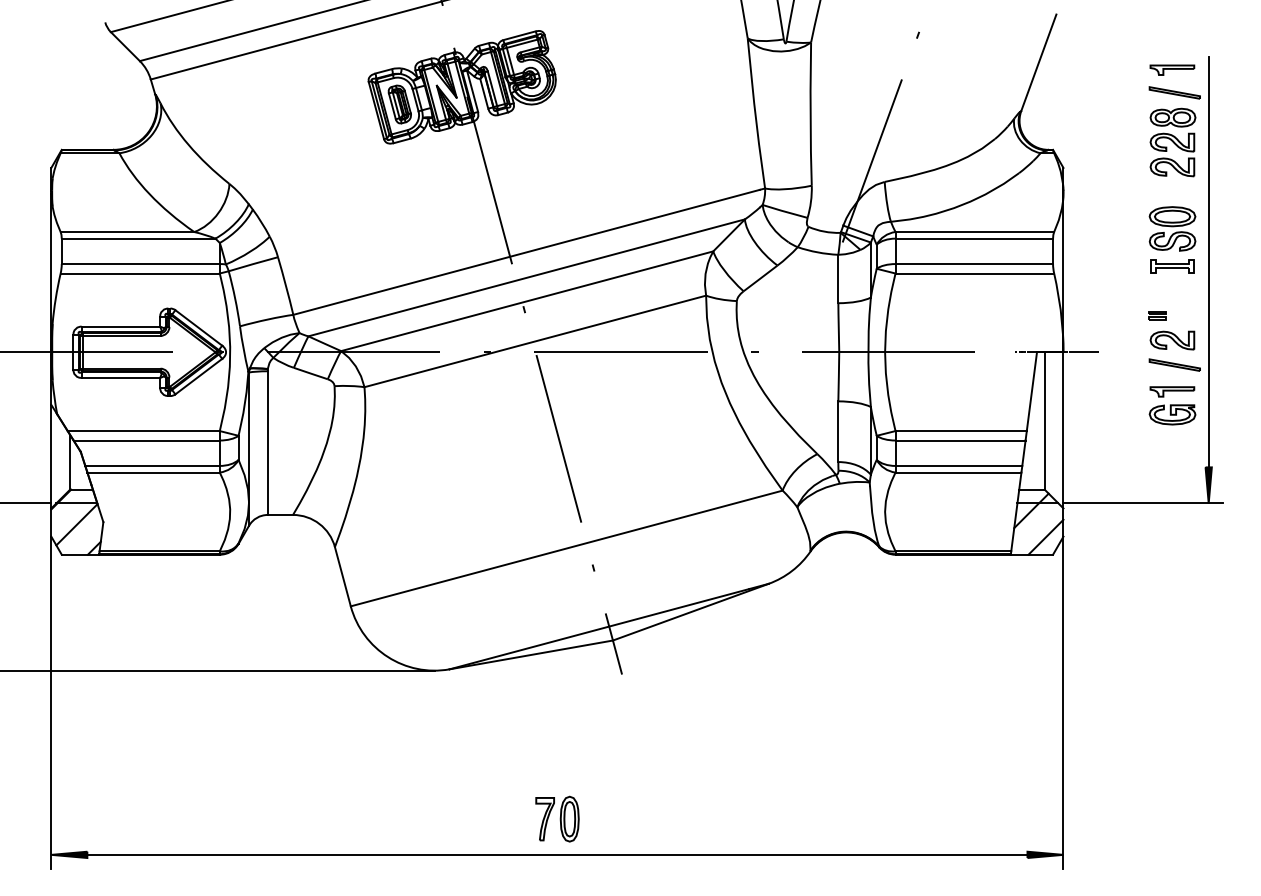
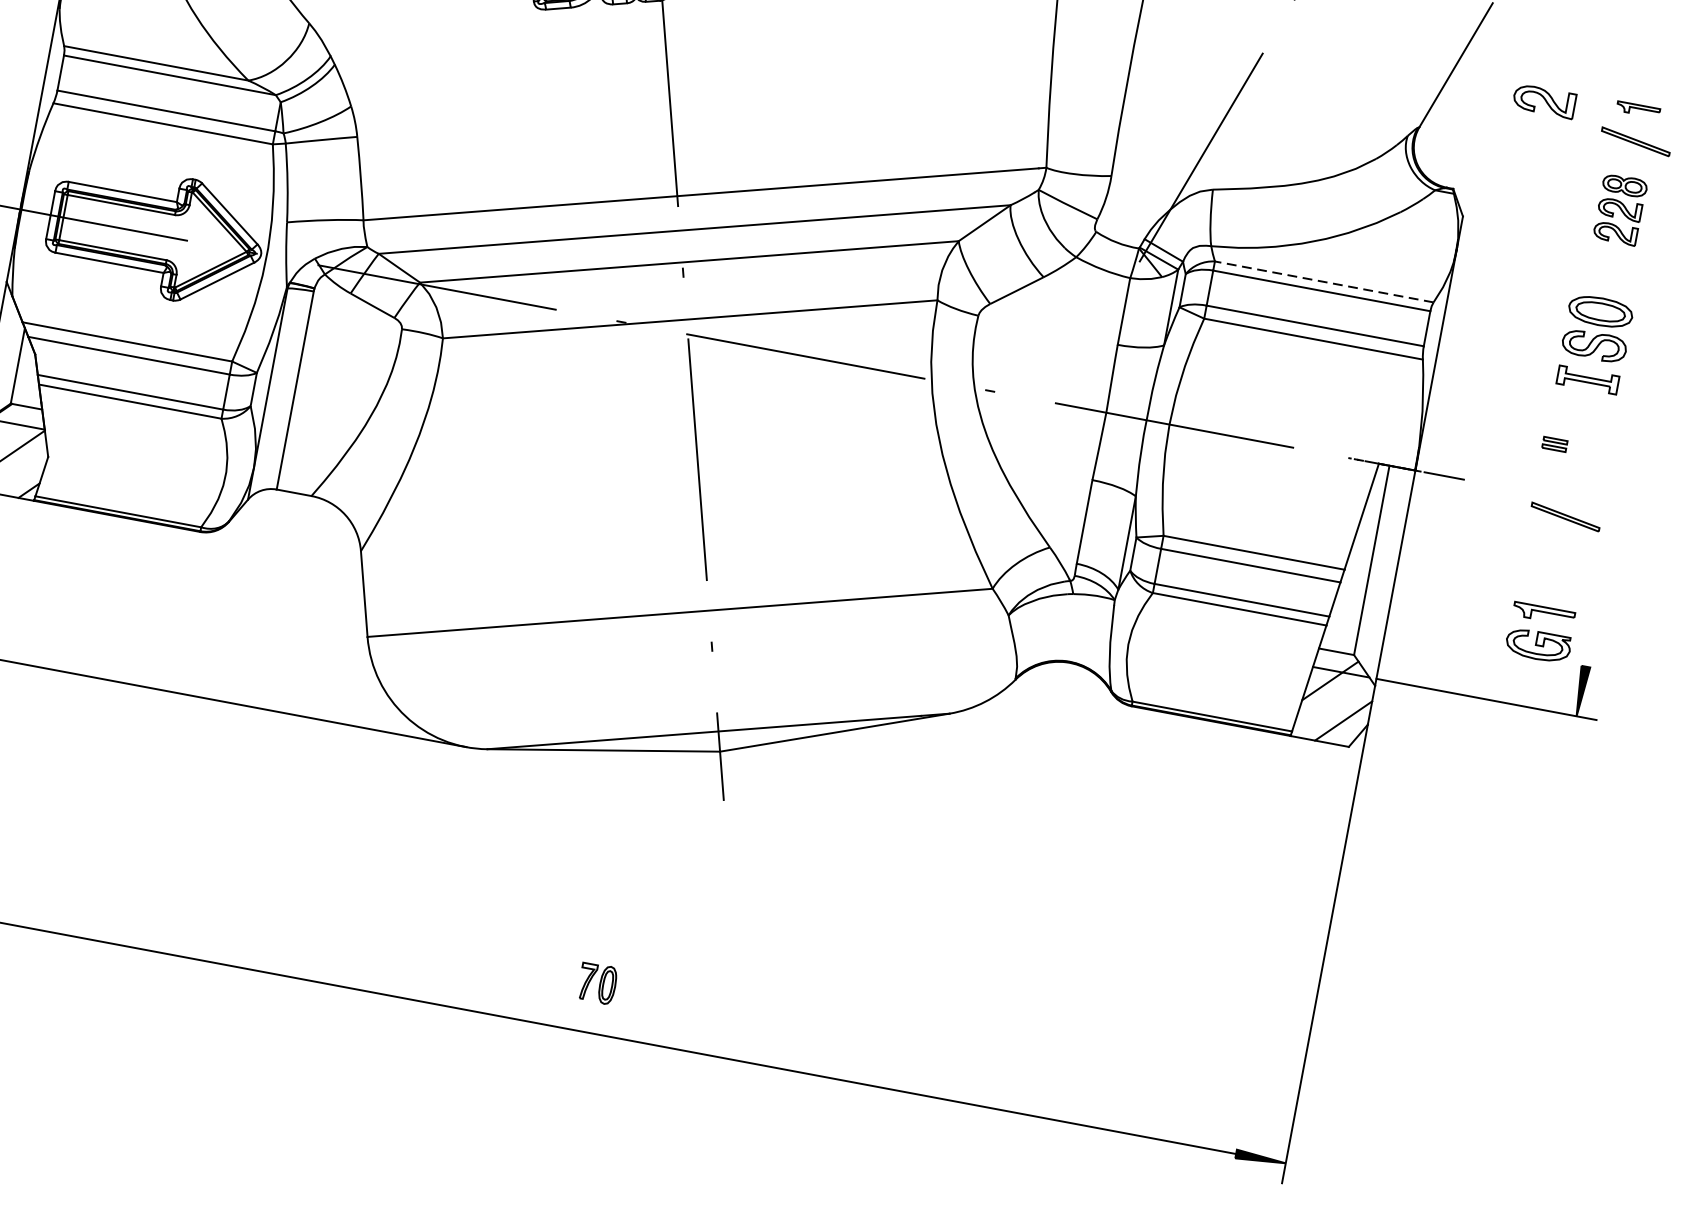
part: (1172, 69) -> (1638, 108), size x0.7
part: (1172, 142) -> (1619, 209), size x0.7
line: (974, 232) -> (1323, 282), solid -> dashed
line: (1208, 261) -> (1638, 382), removed
part: (1172, 340) -> (1544, 101), moved
part: (1172, 405) -> (1540, 632), moved
part: (557, 818) -> (597, 982), size x0.6

